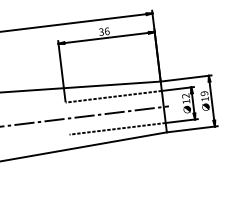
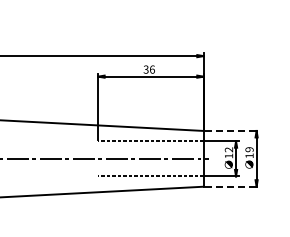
line: (186, 78) -> (232, 130), solid -> dashed
line: (192, 129) -> (232, 186), solid -> dashed

